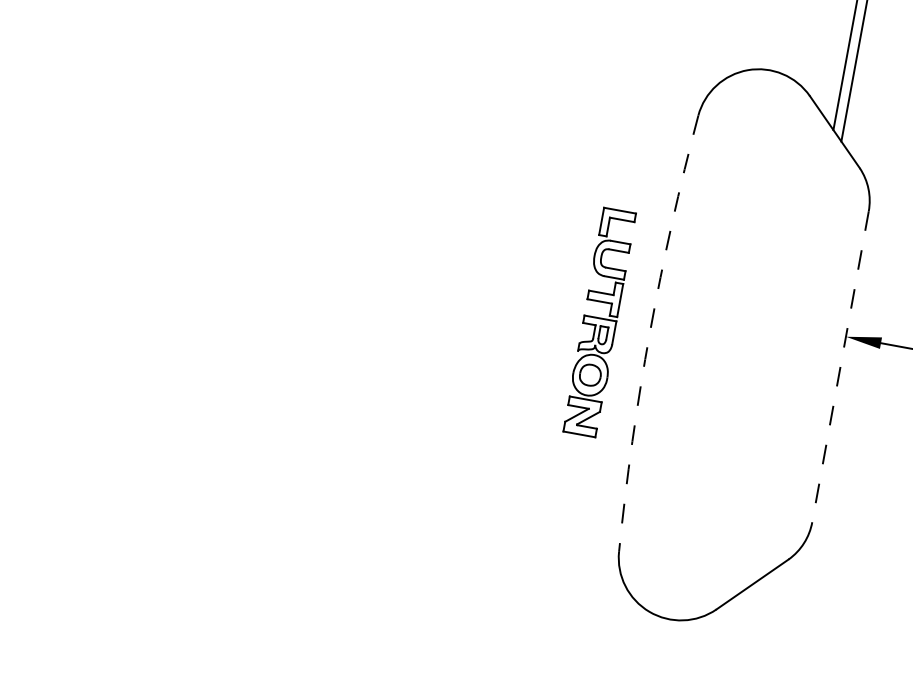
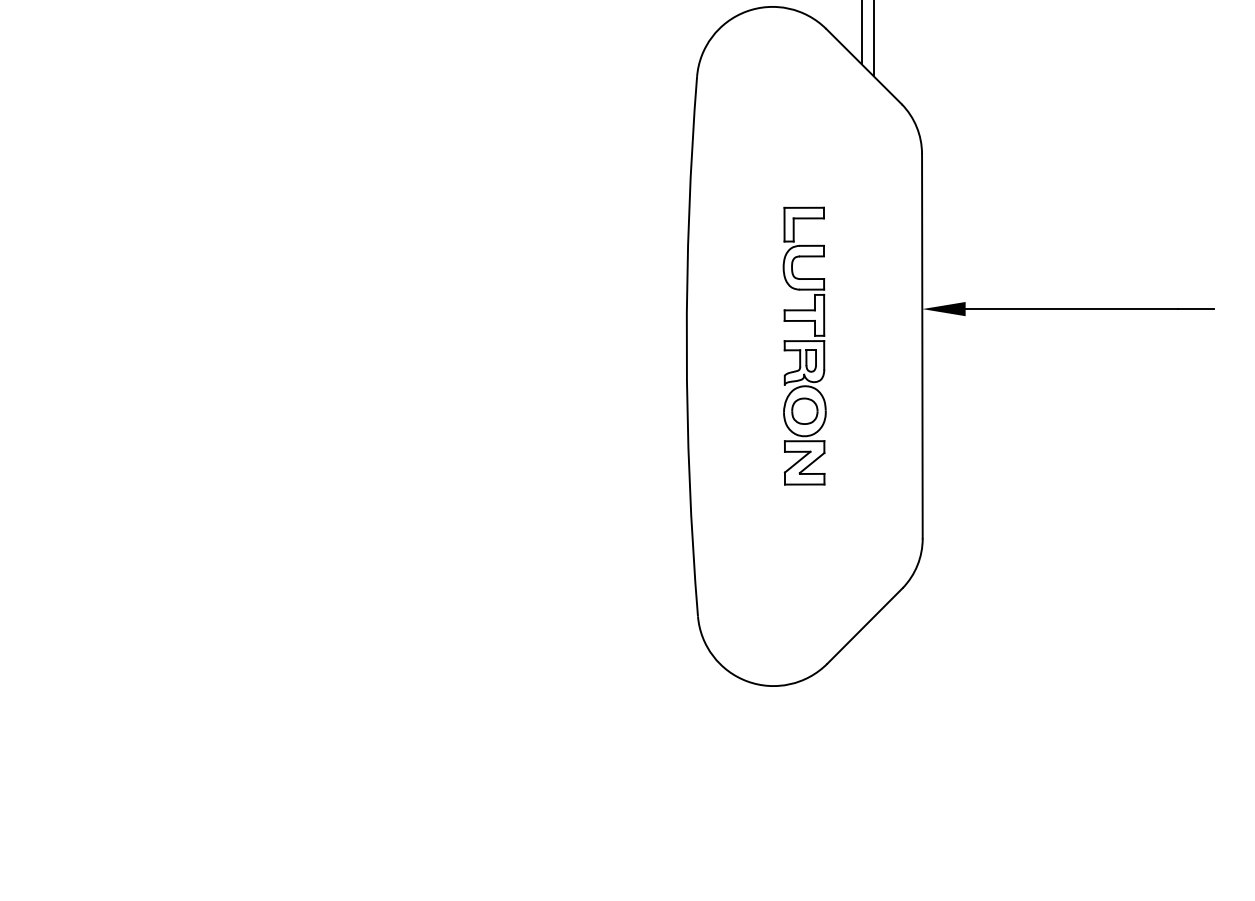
part: (599, 322) -> (804, 345), moved
arc: (649, 332) -> (686, 346), dashed -> solid
line: (840, 367) -> (922, 346), dashed -> solid

